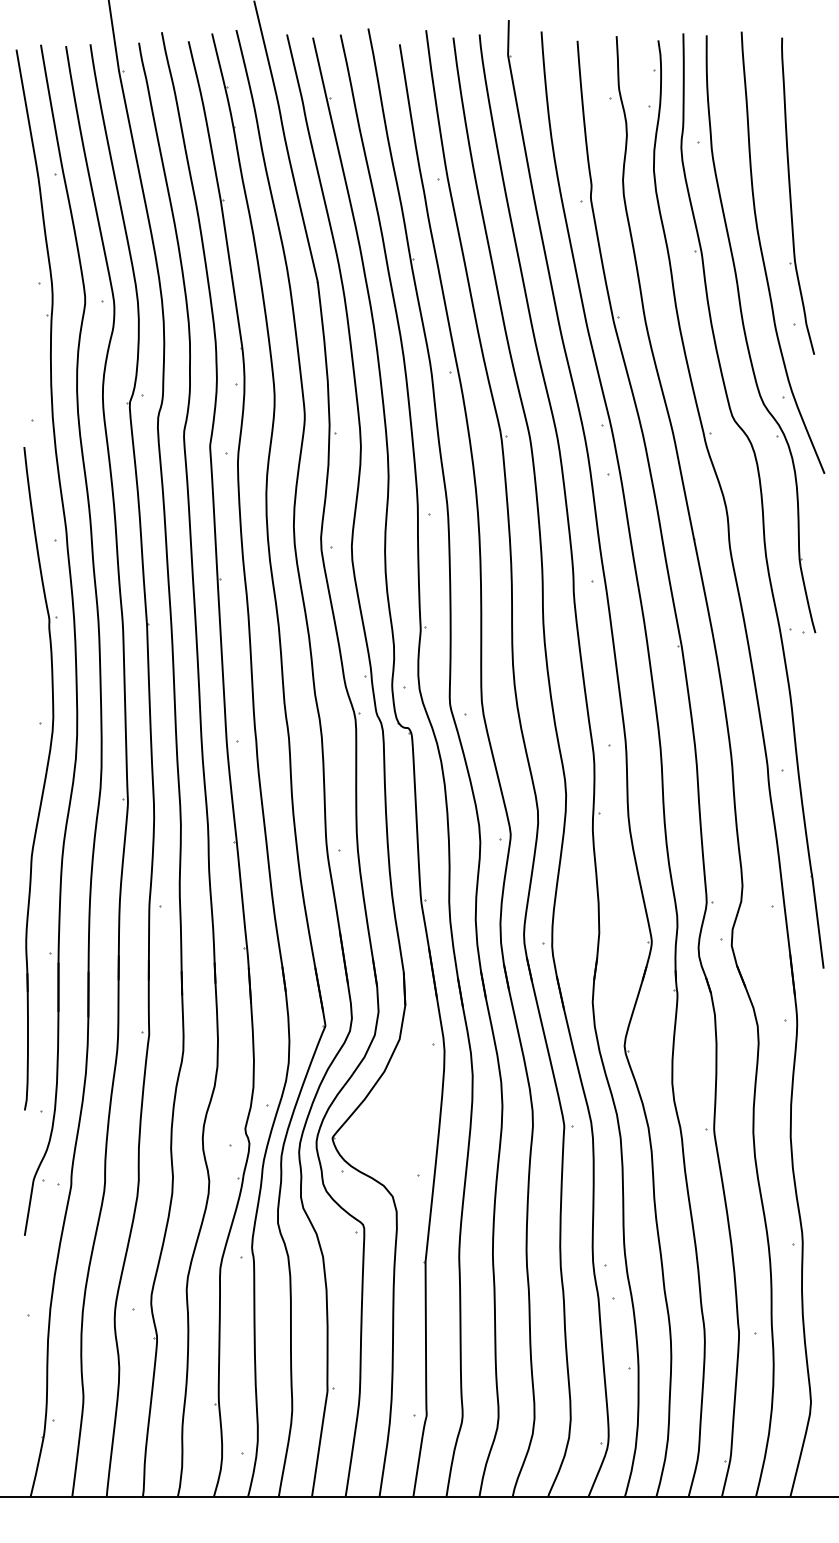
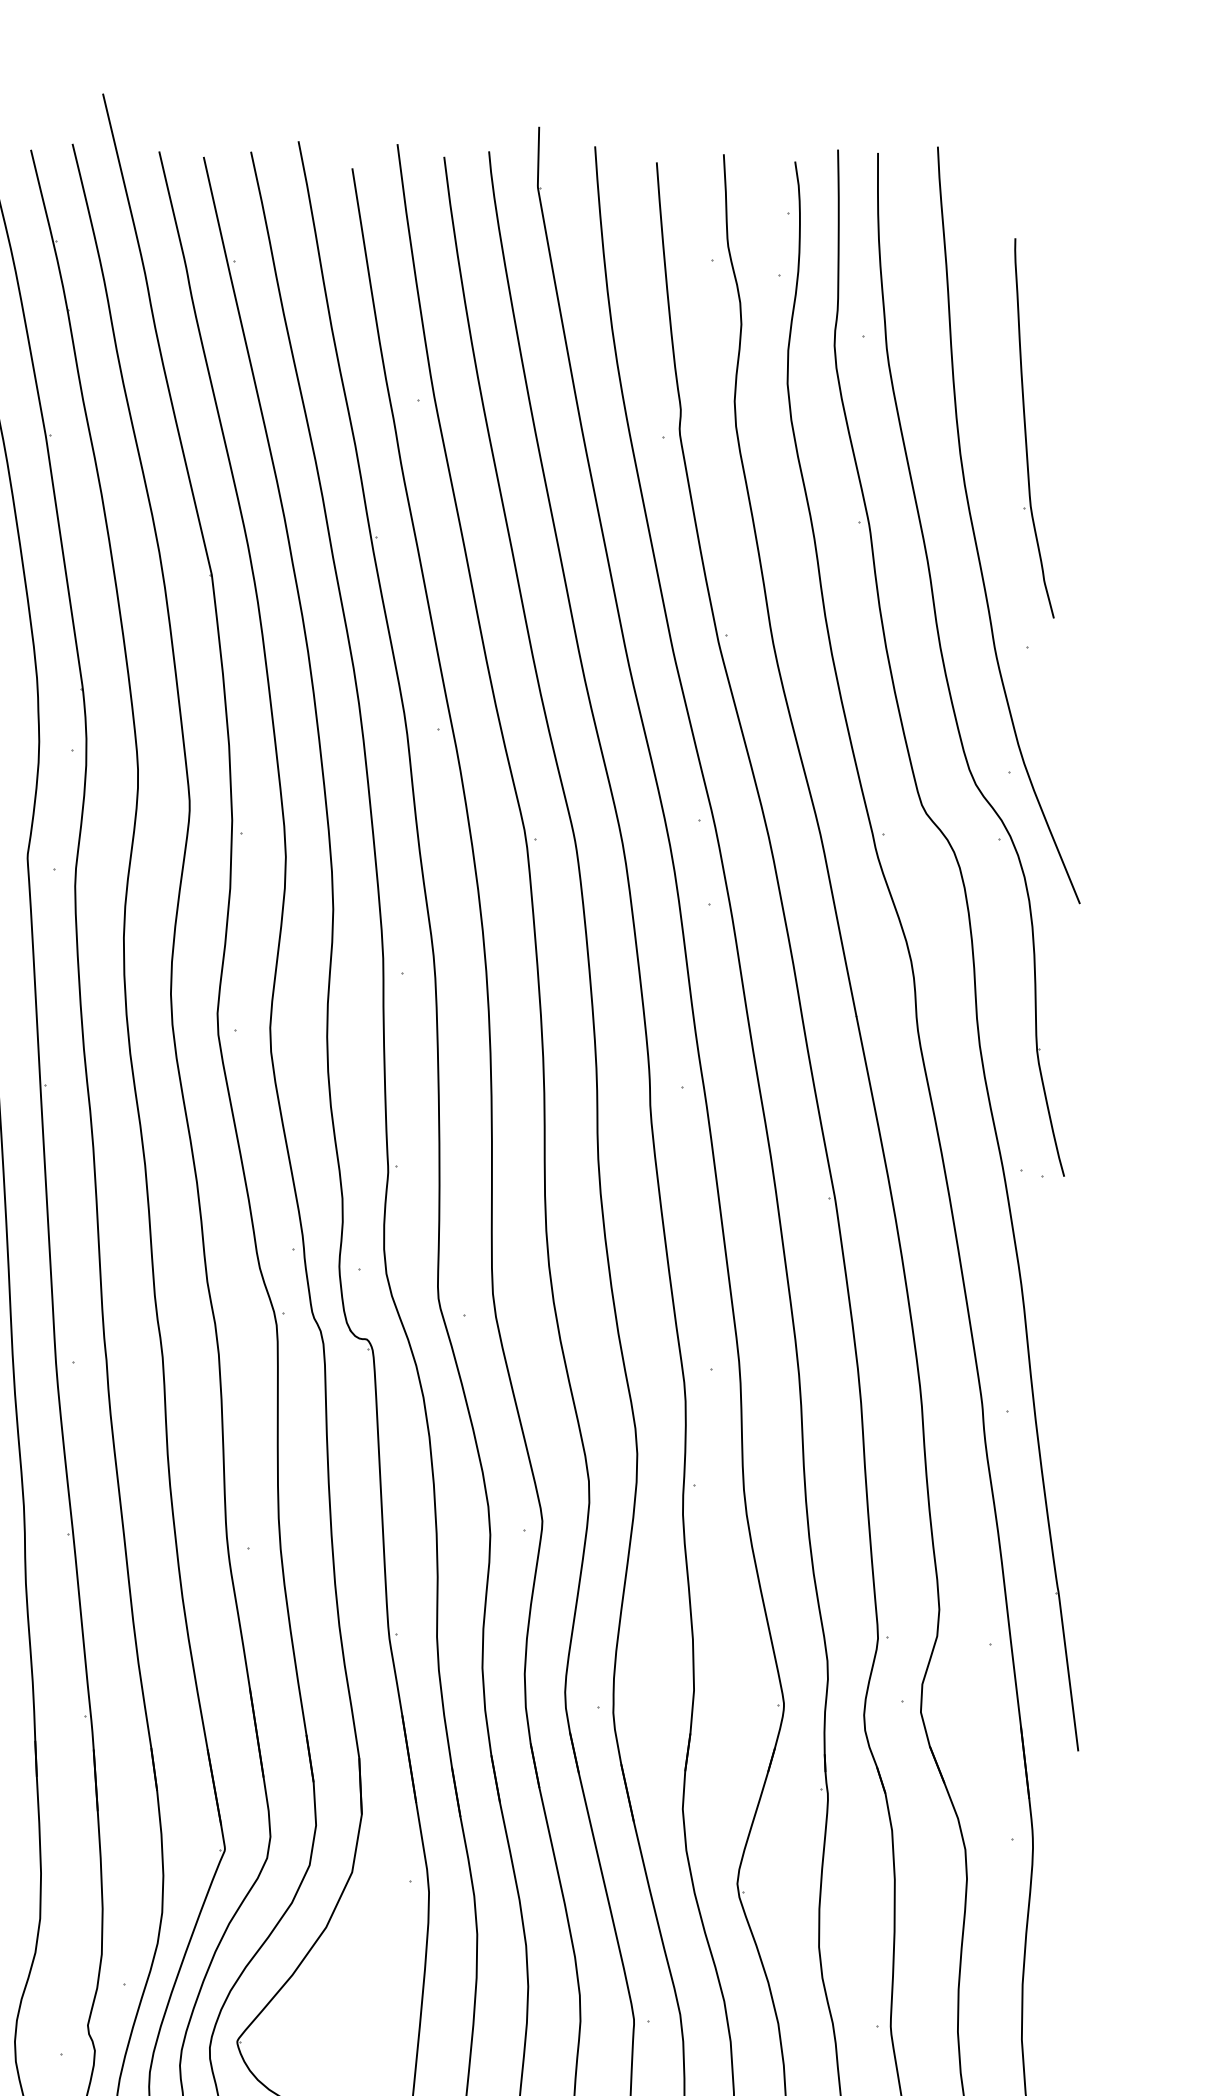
part: (797, 195) -> (1033, 427), size x0.7

